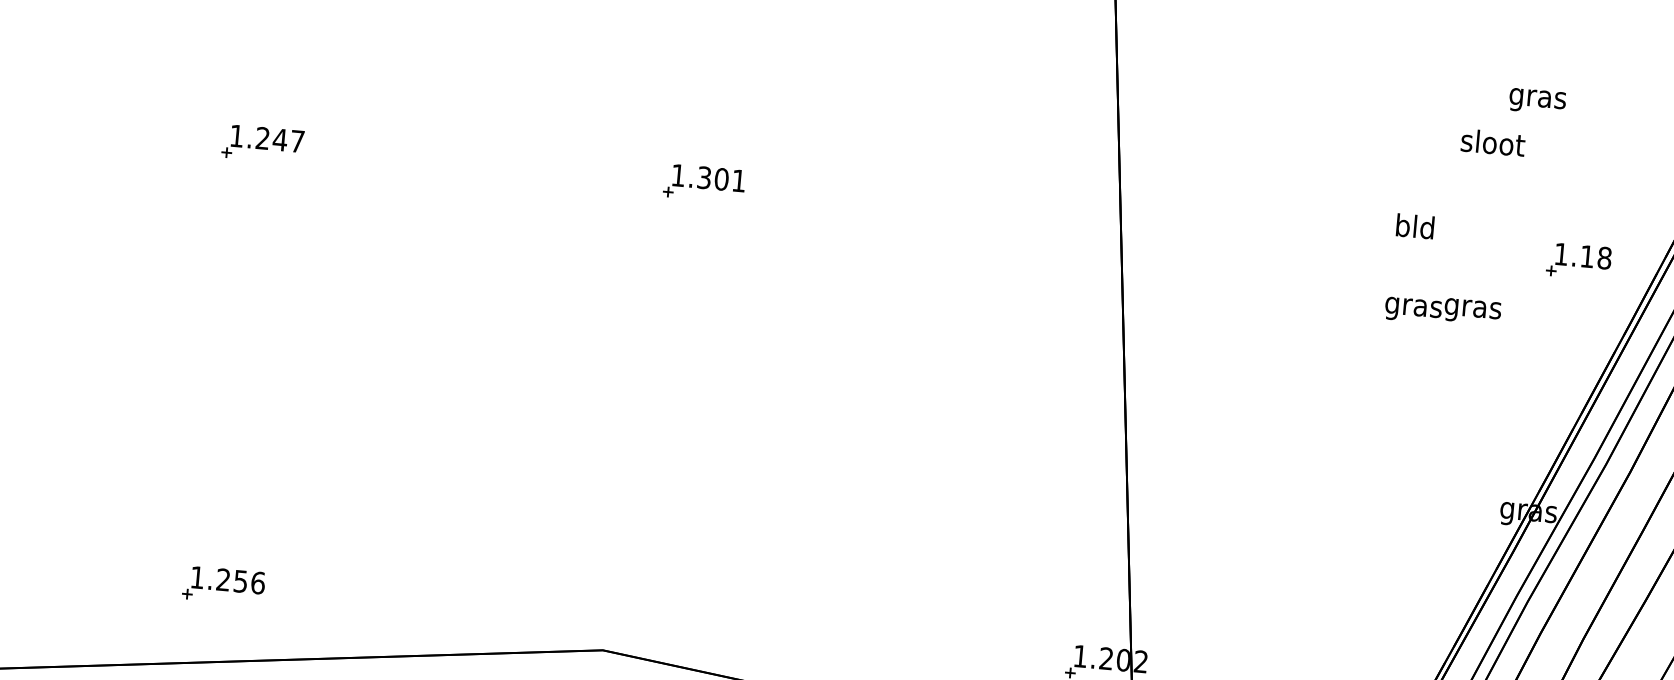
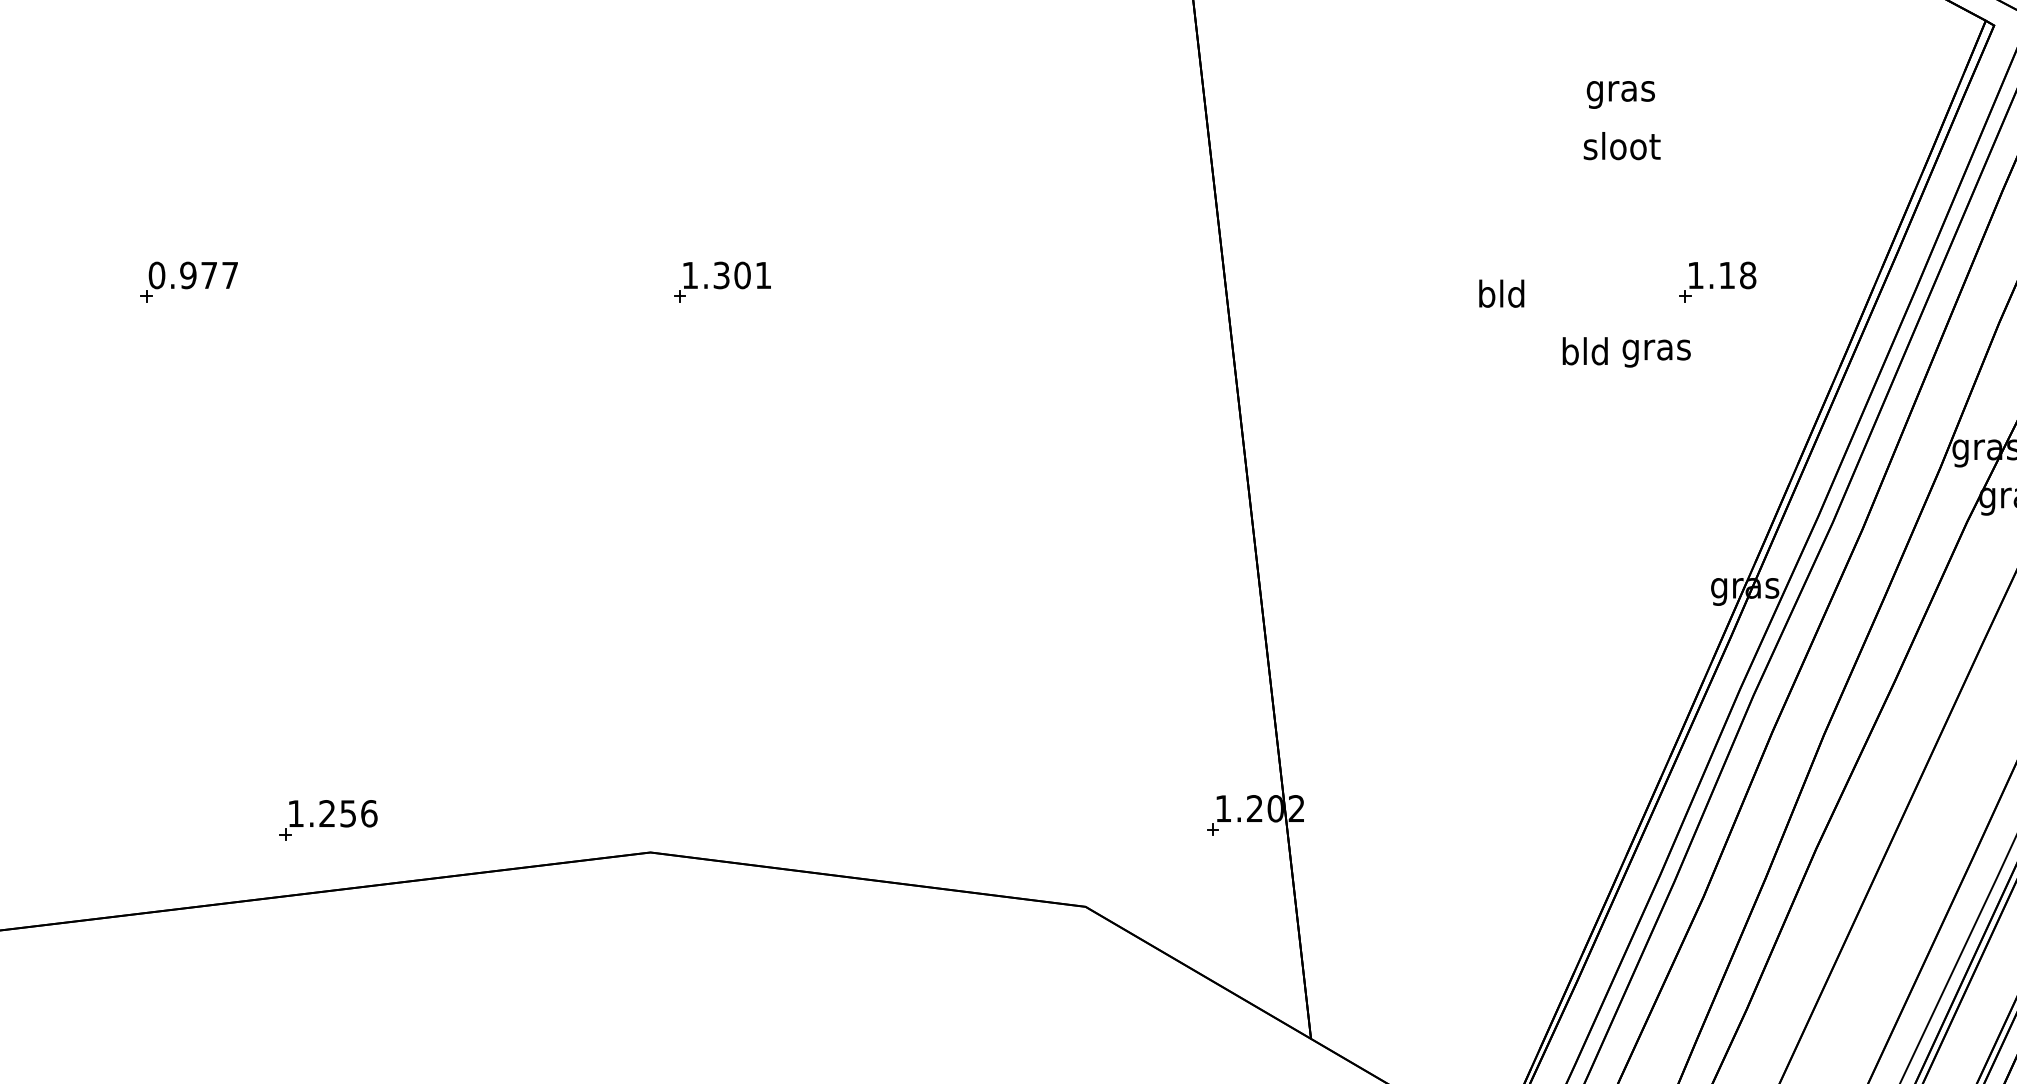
text: (1537, 101) -> (1620, 94), moved
text: (258, 138) -> (182, 275), 1.247 -> 0.977
text: (1492, 143) -> (1621, 146), moved
text: (1415, 226) -> (1501, 293), moved
part: (1578, 260) -> (1717, 281), moved
text: (1413, 307) -> (1585, 354), gras -> bld
part: (223, 585) -> (328, 820), moved

